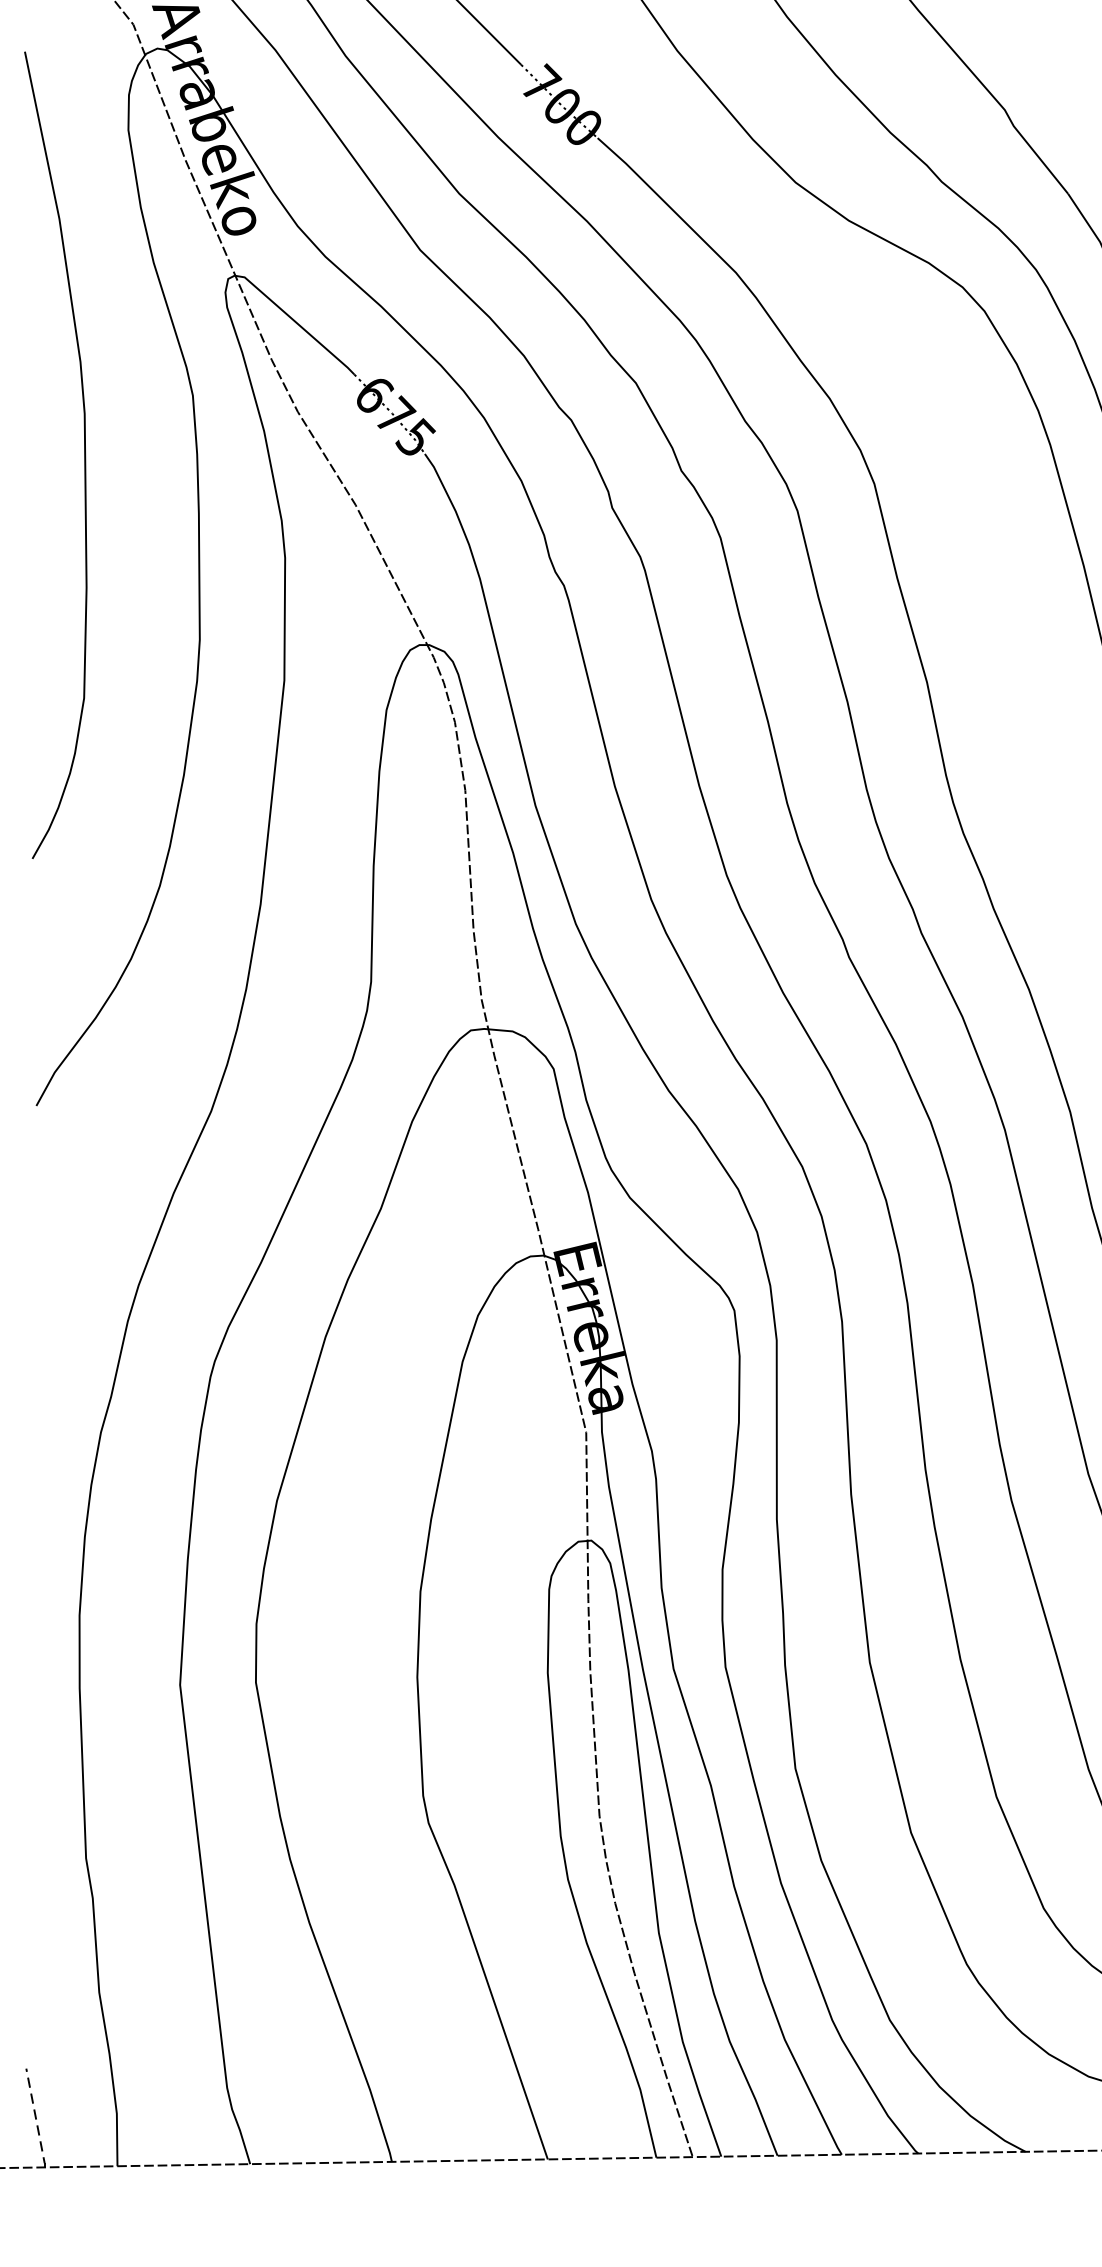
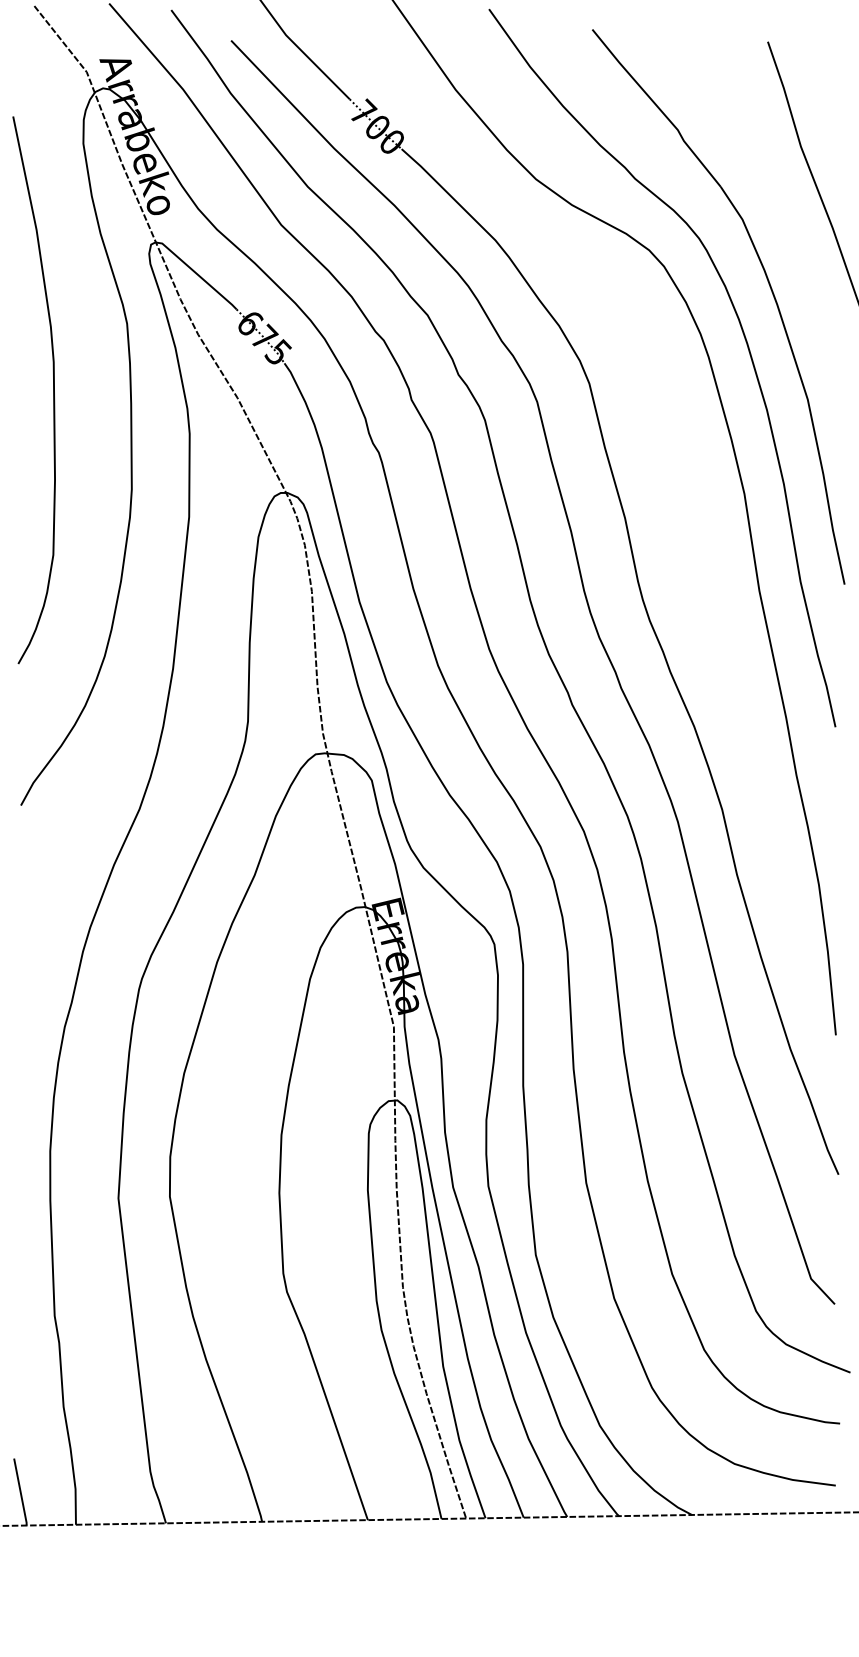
curve: (84, 455) -> (53, 390), moved
line: (35, 2118) -> (20, 1492), dashed -> solid

